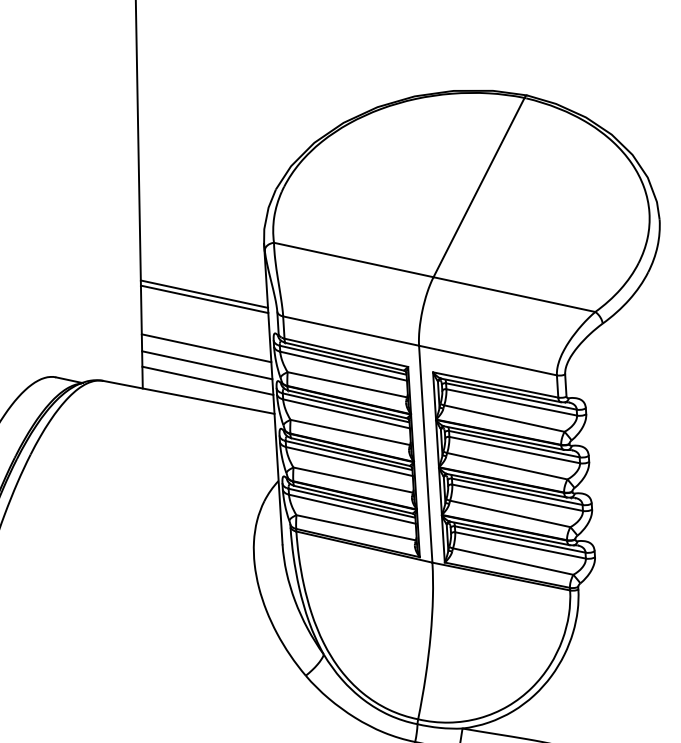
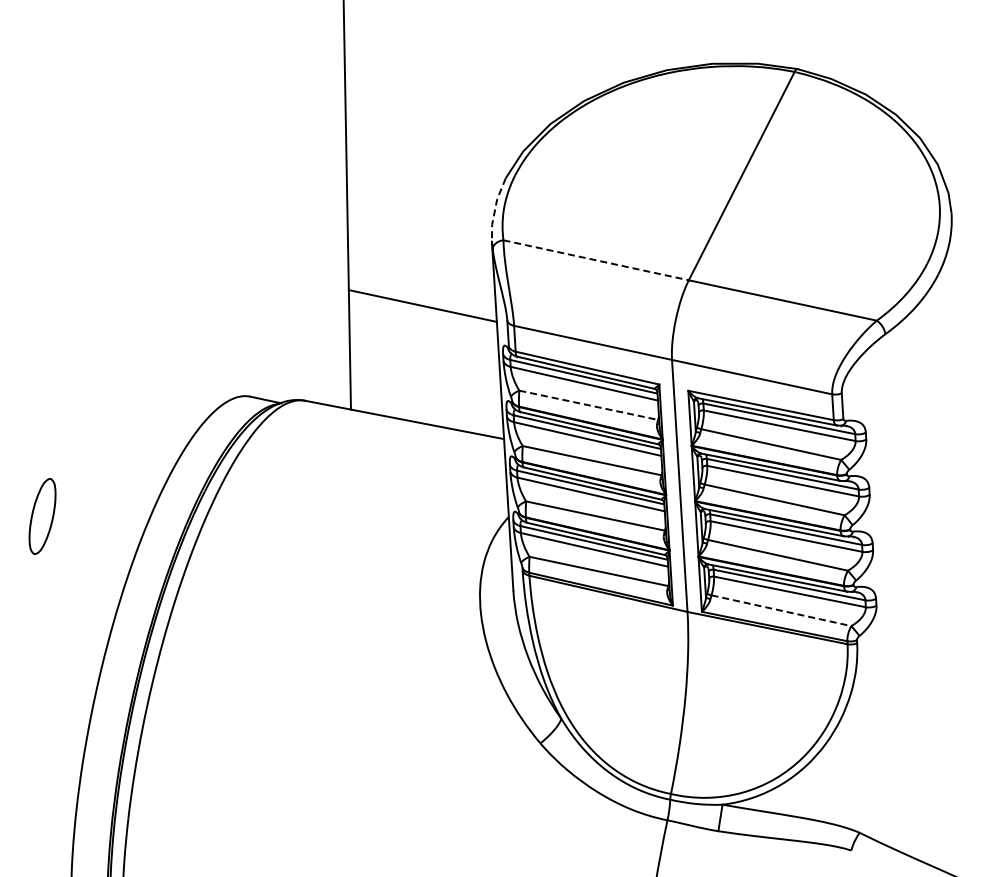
line: (267, 217) -> (495, 210), solid -> dashed
line: (354, 260) -> (596, 260), solid -> dashed
line: (204, 293) -> (422, 299), removed
line: (206, 347) -> (424, 362), removed
line: (206, 365) -> (425, 382), removed
line: (207, 380) -> (426, 400), removed
line: (347, 384) -> (588, 405), solid -> dashed
line: (513, 561) -> (781, 610), solid -> dashed

